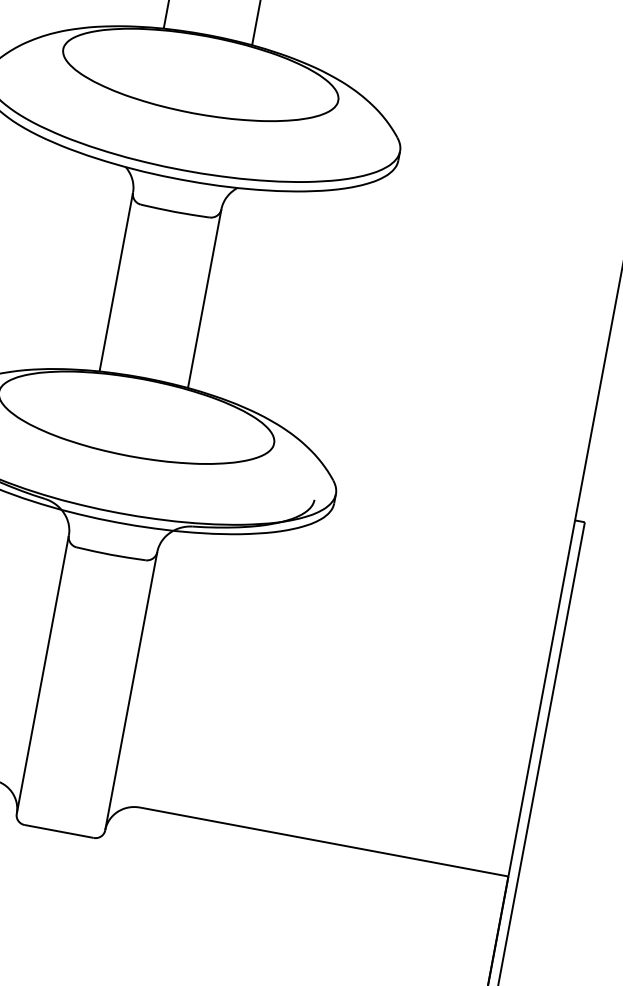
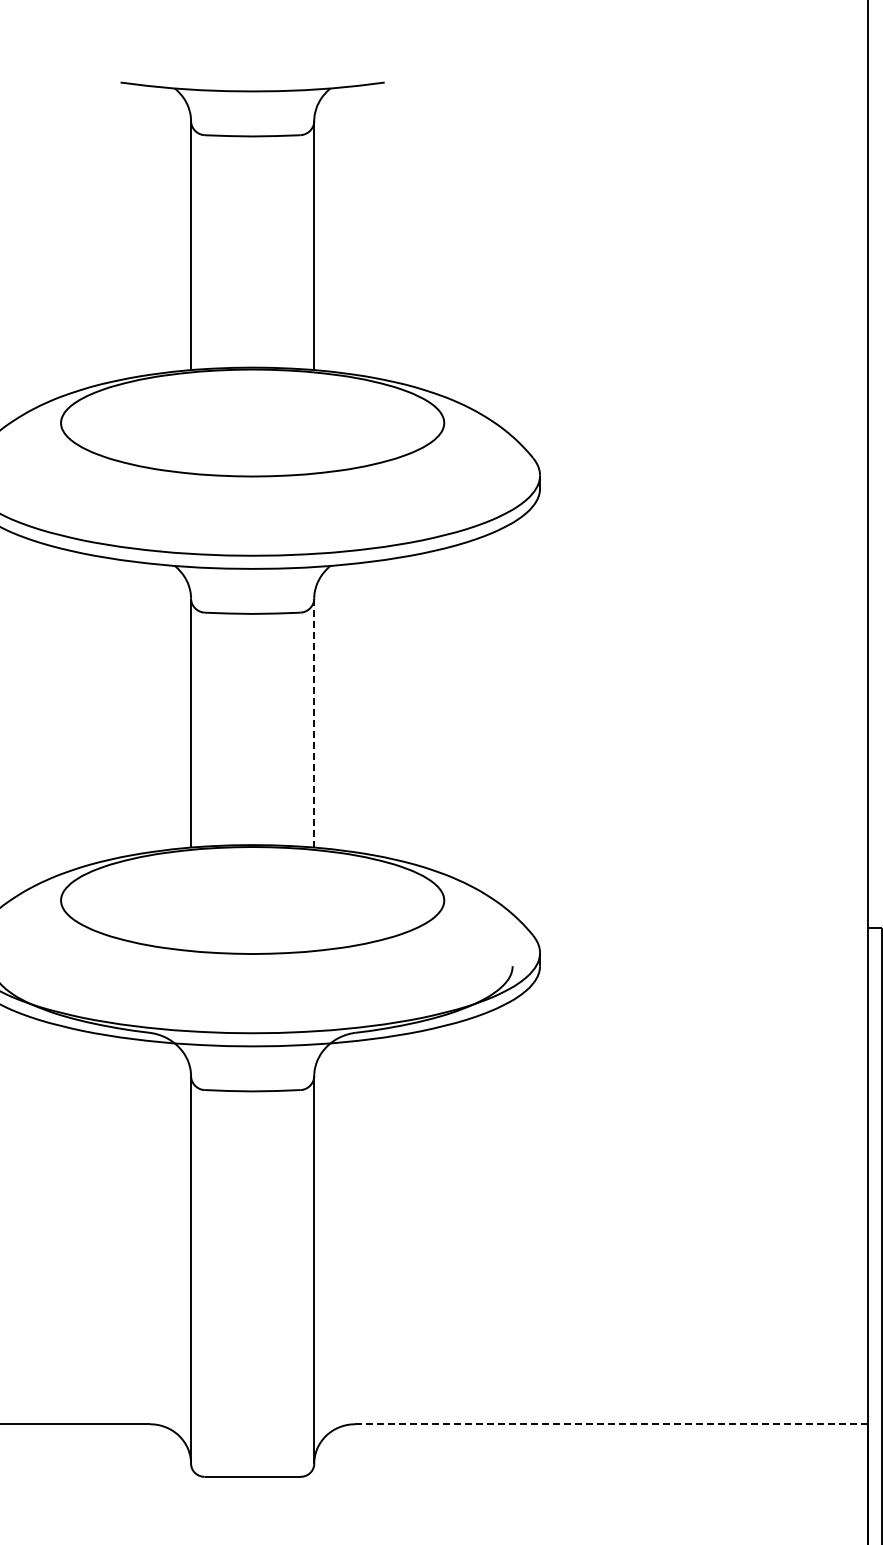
line: (204, 298) -> (314, 723), solid -> dashed
line: (323, 842) -> (611, 1424), solid -> dashed

